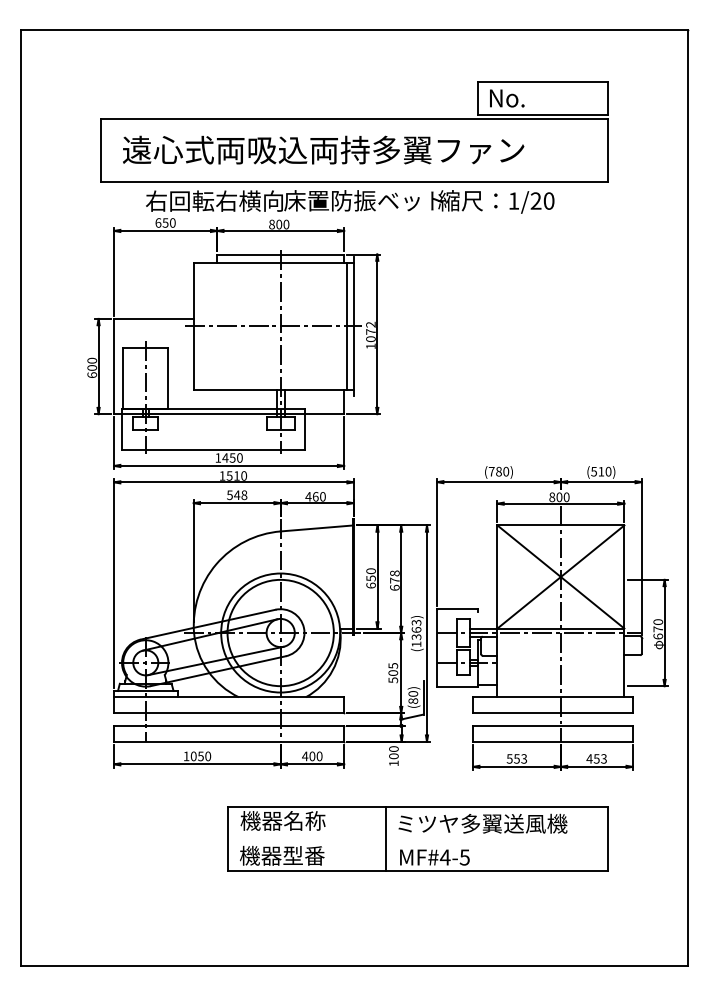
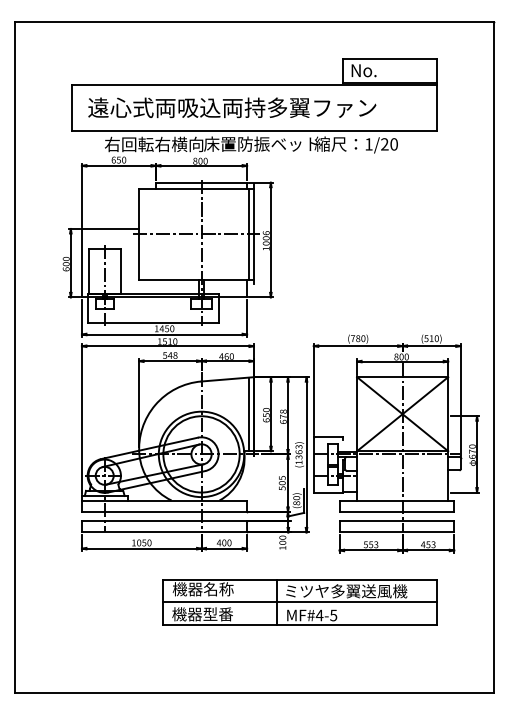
text: (370, 327) -> (265, 235), 1072 -> 1006
line: (347, 576) -> (249, 413), added
line: (417, 839) -> (299, 602), added

